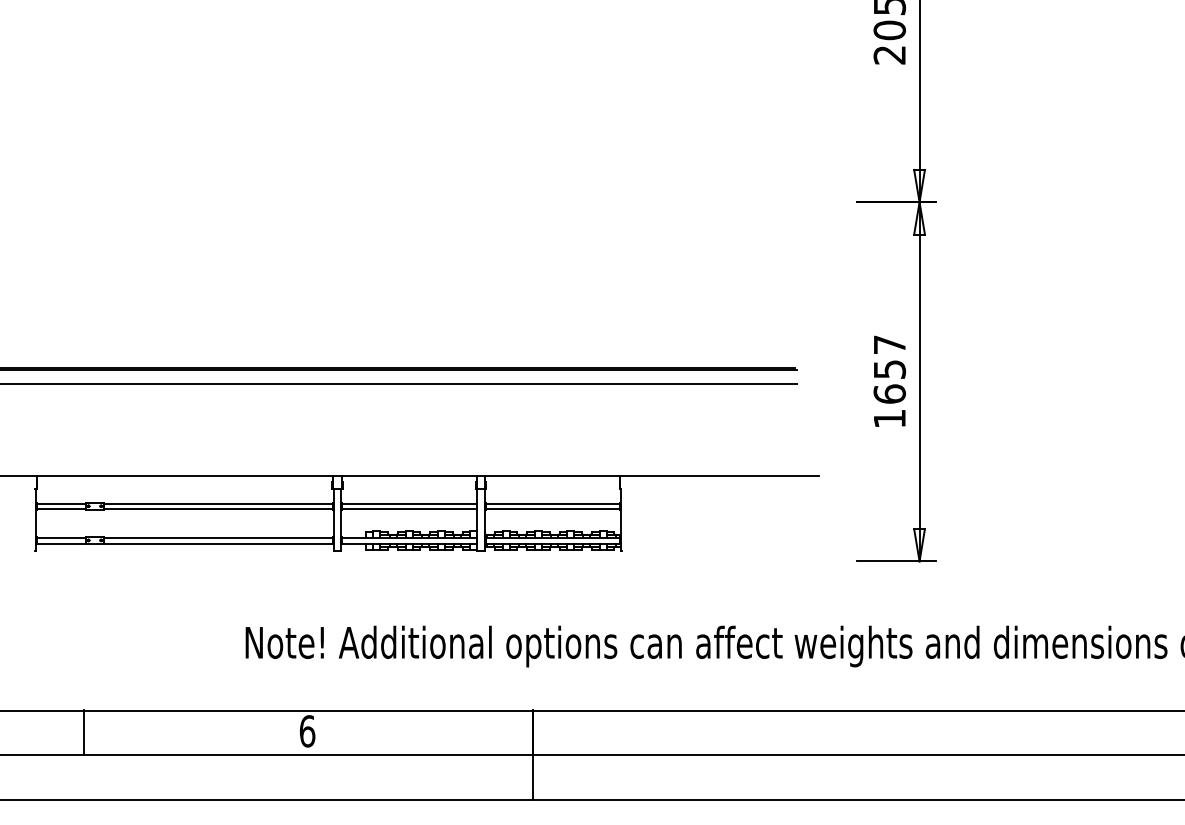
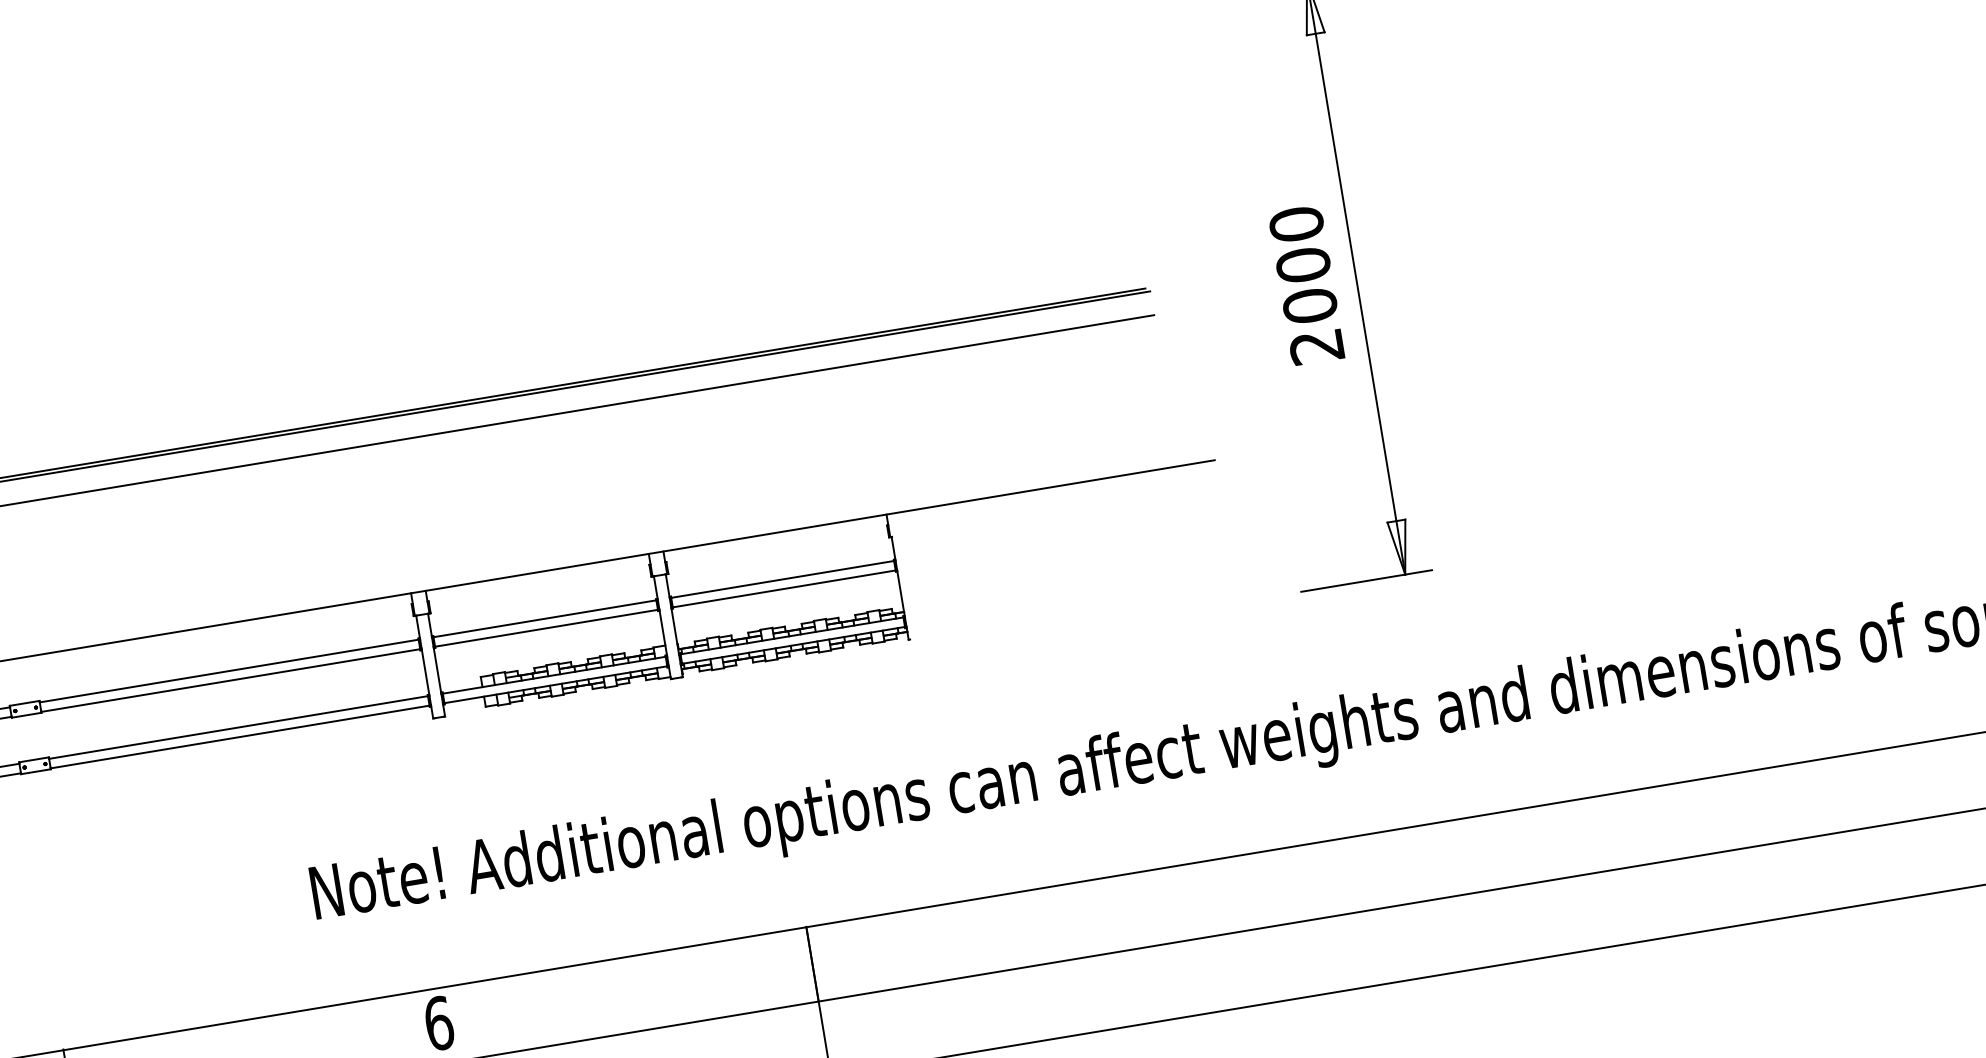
text: (889, 381) -> (1306, 285), 1657 -> 2000

